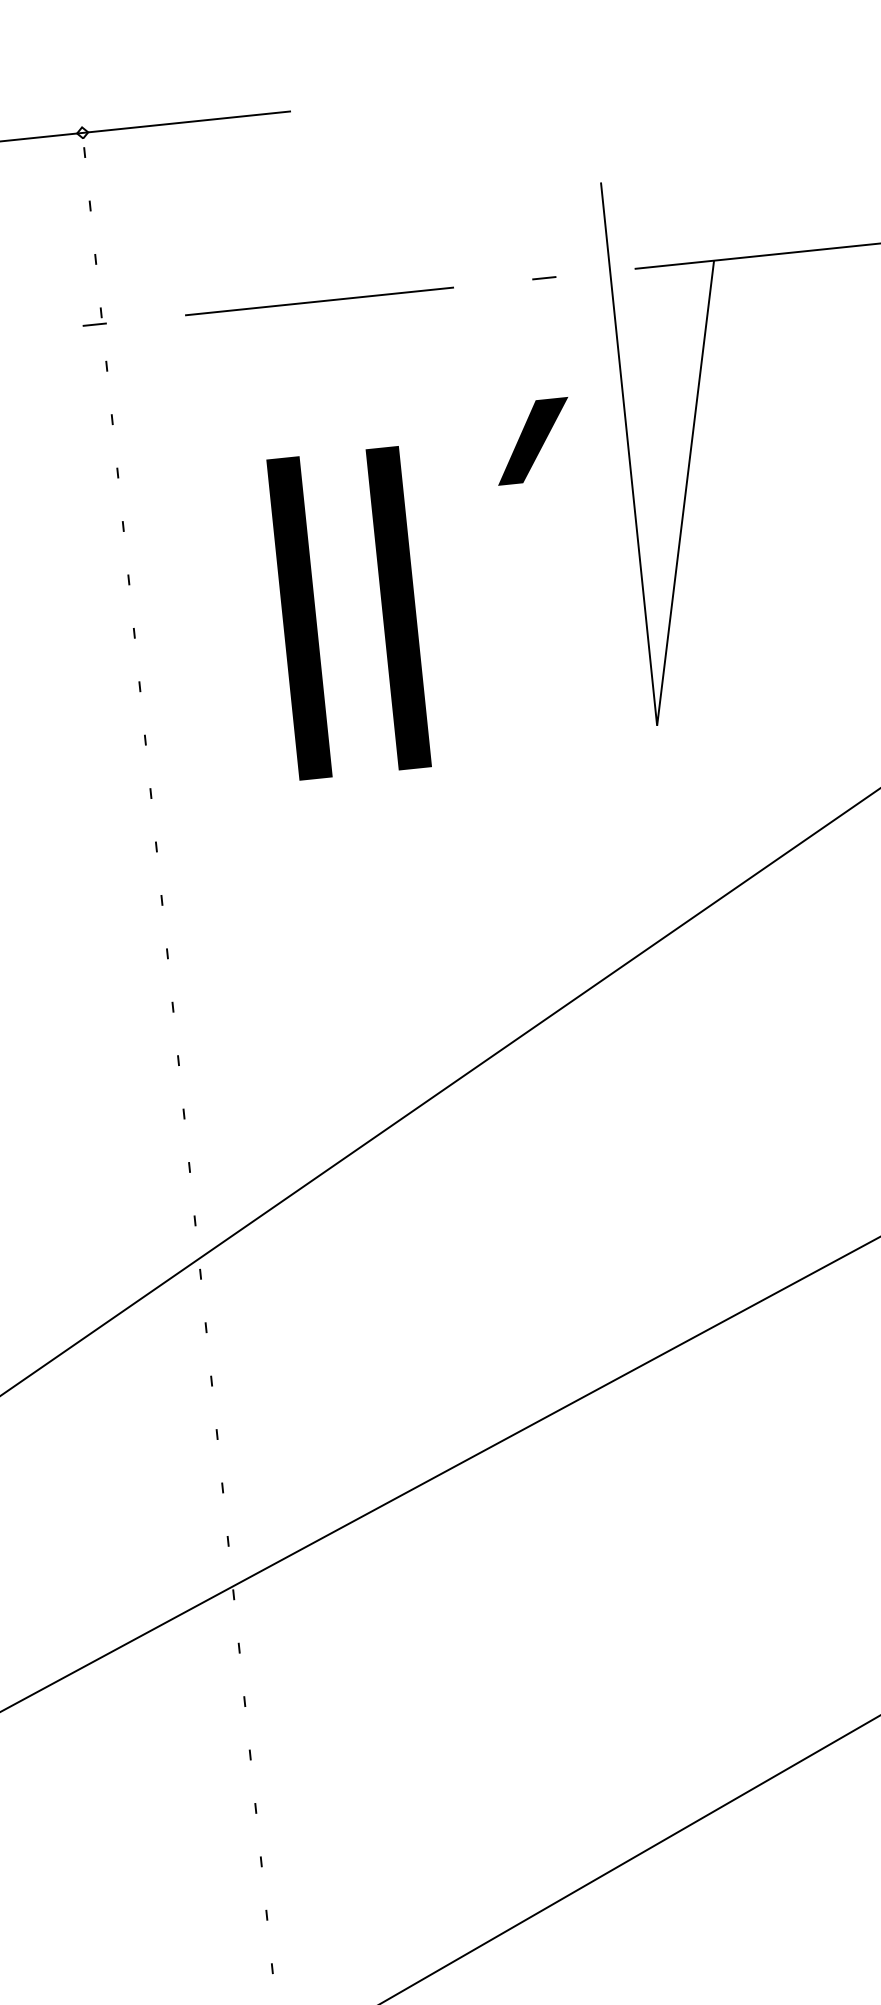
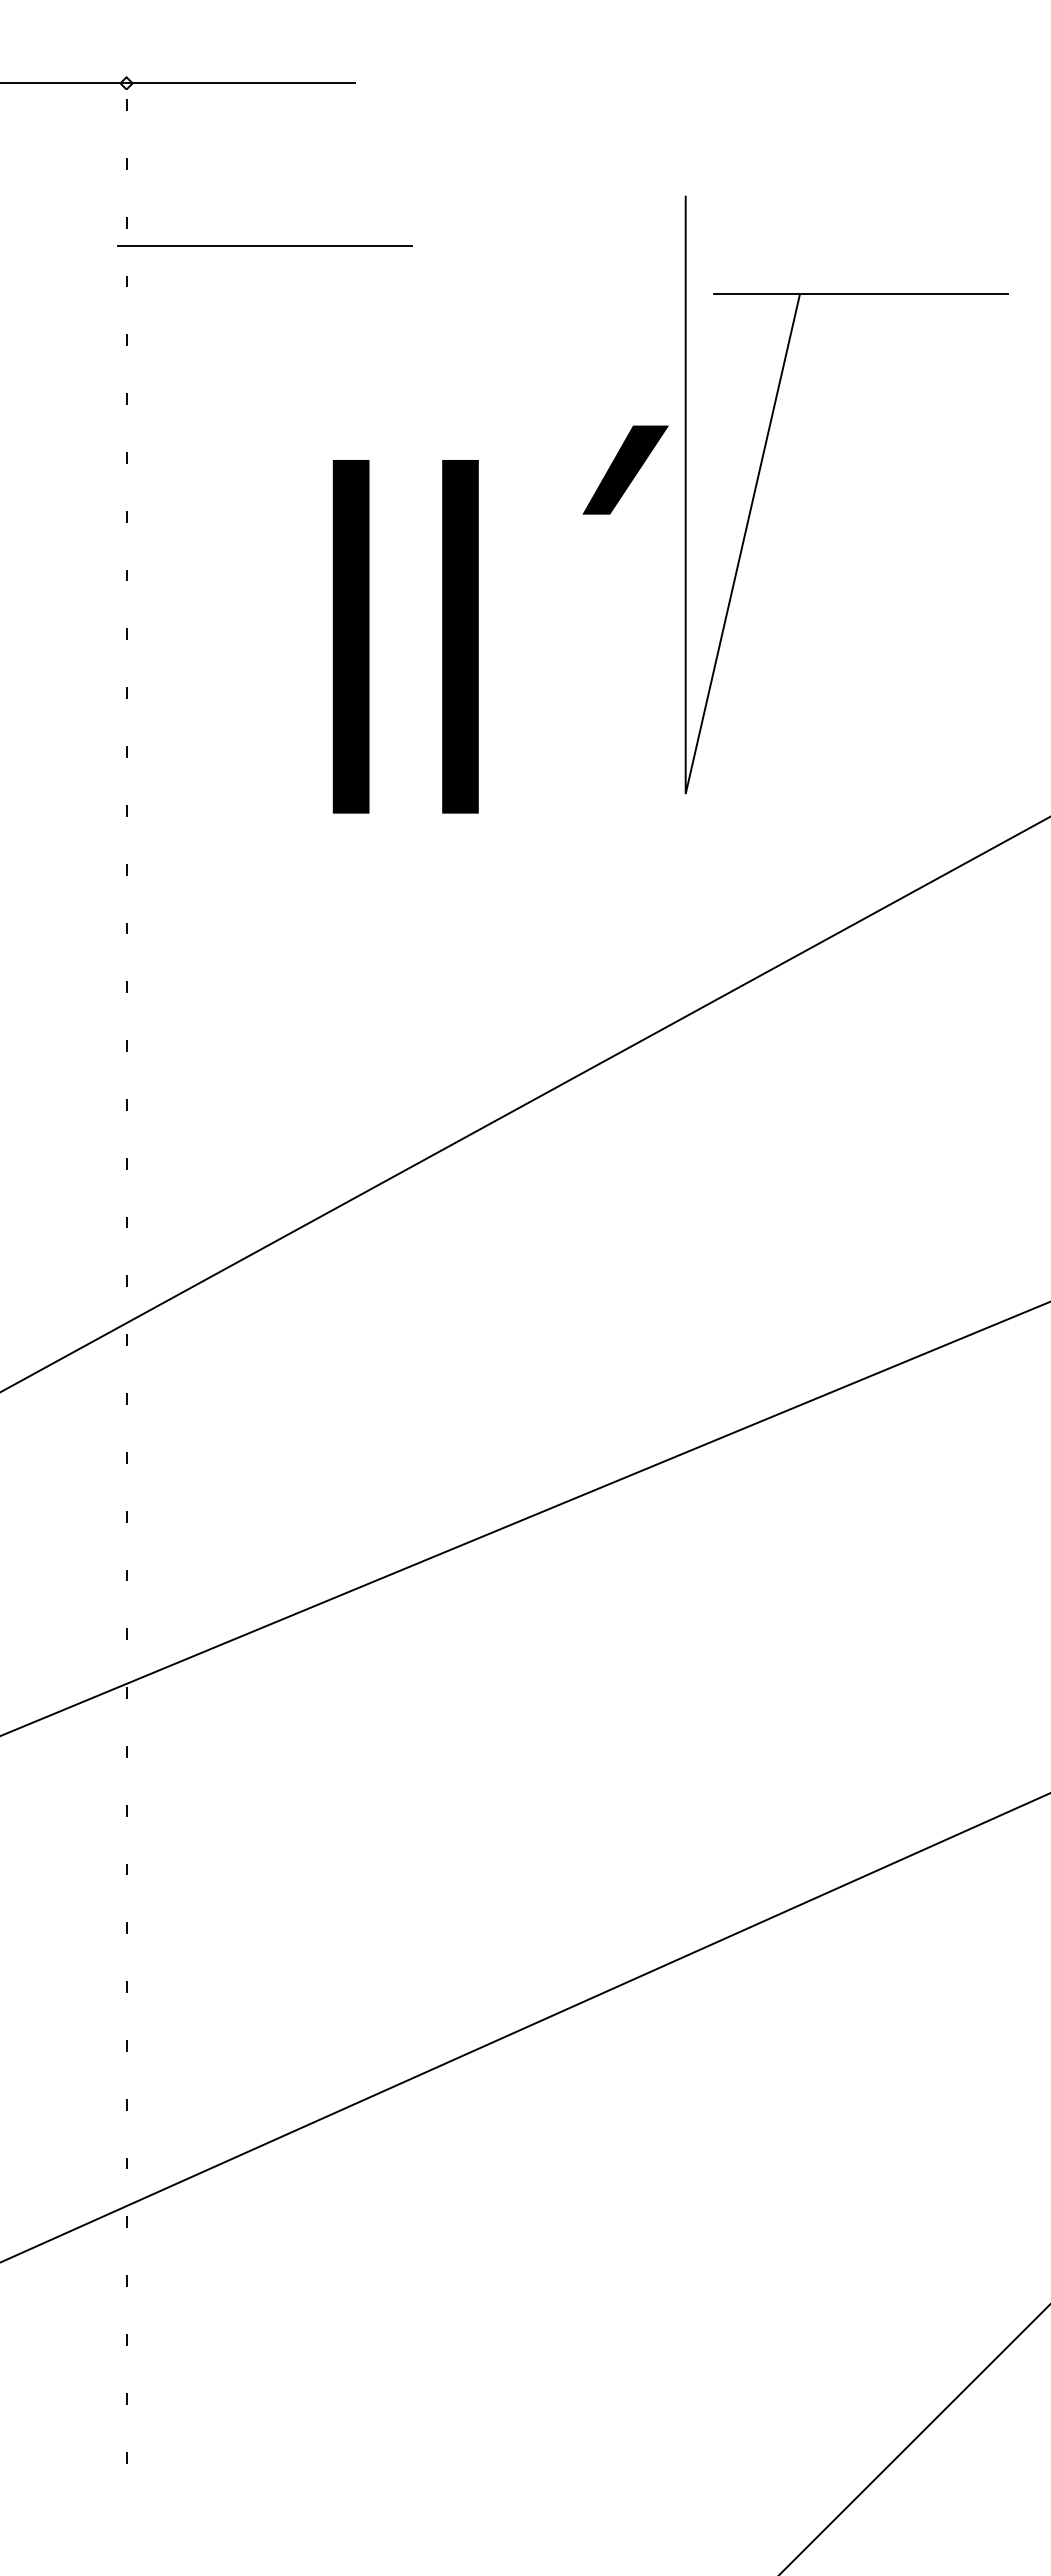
line: (543, 278) -> (612, 293), removed
line: (319, 301) -> (264, 245), moved
line: (94, 324) -> (117, 293), removed
text: (433, 588) -> (500, 619), moved

